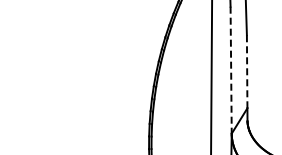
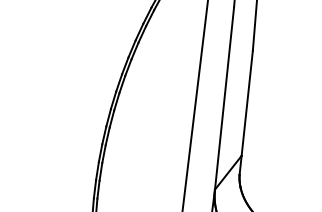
line: (231, 70) -> (224, 99), dashed -> solid
line: (247, 71) -> (247, 103), dashed -> solid

